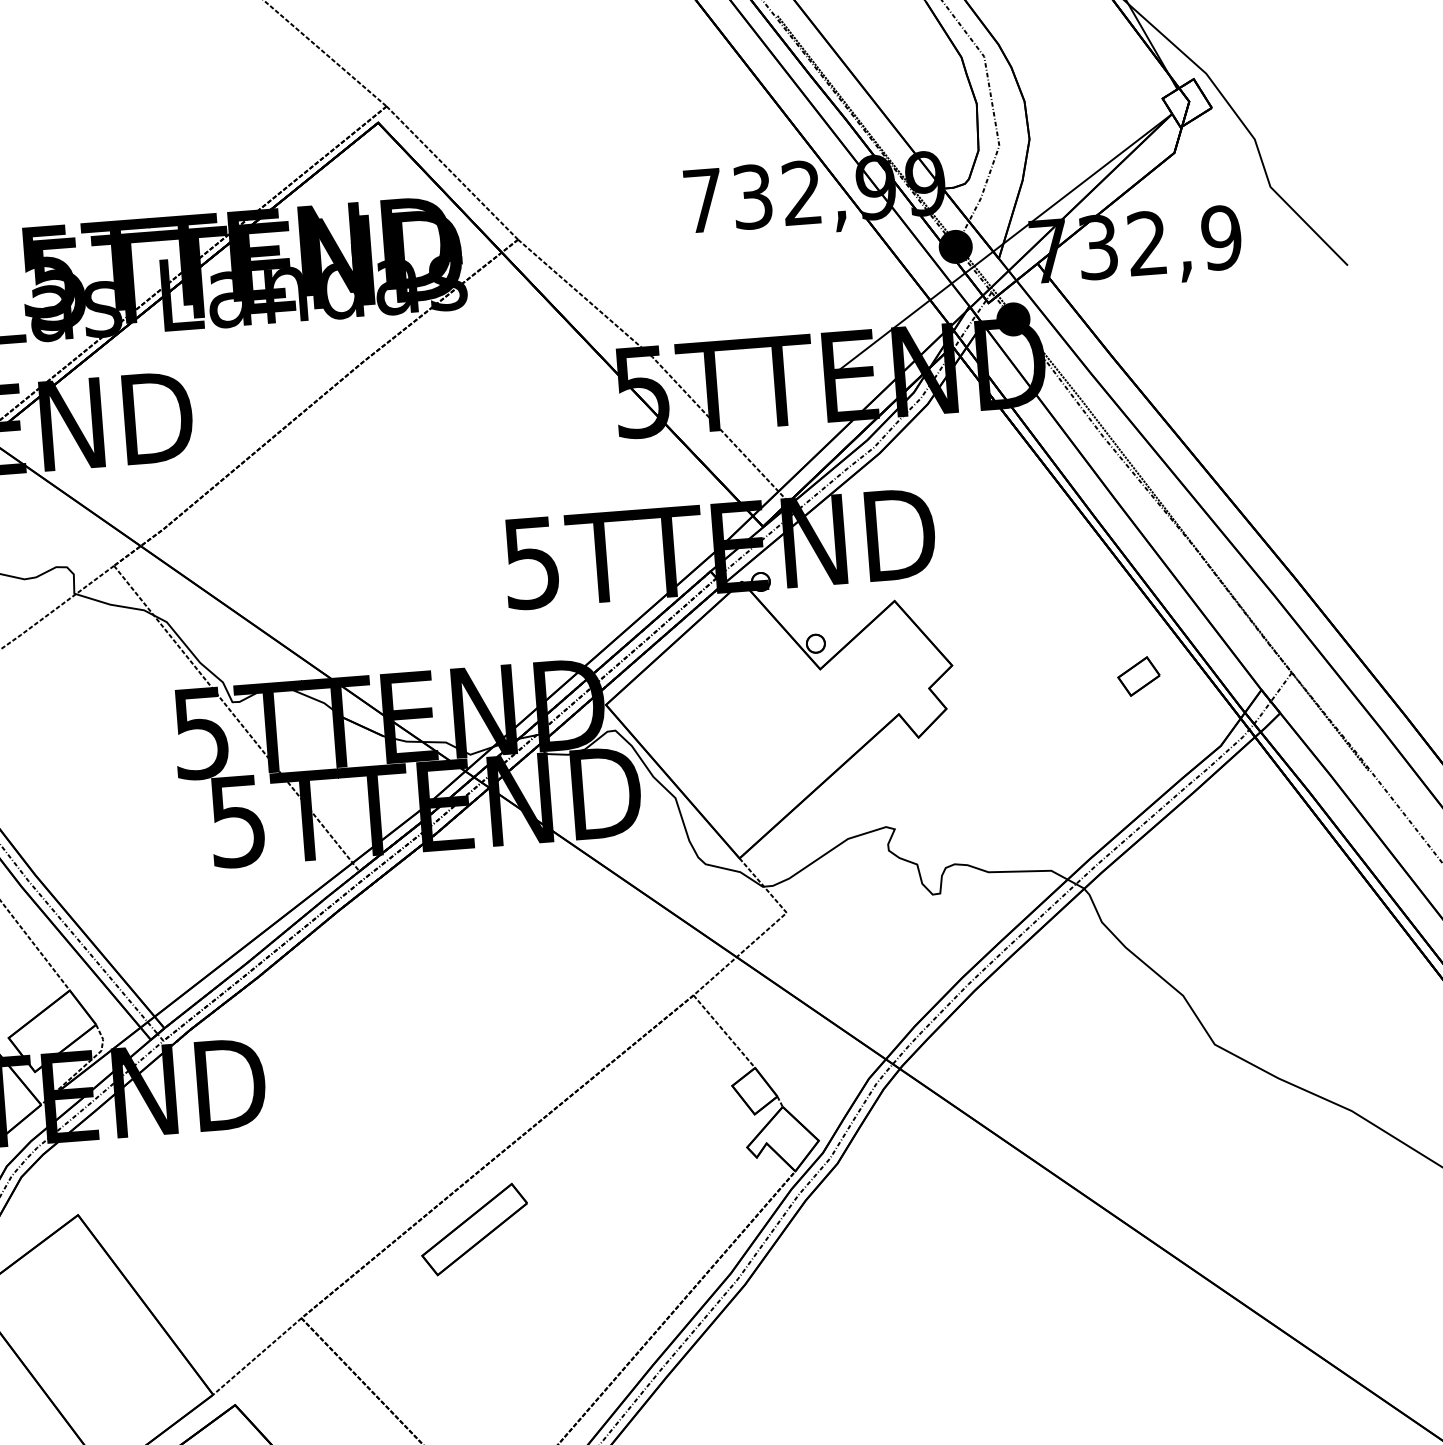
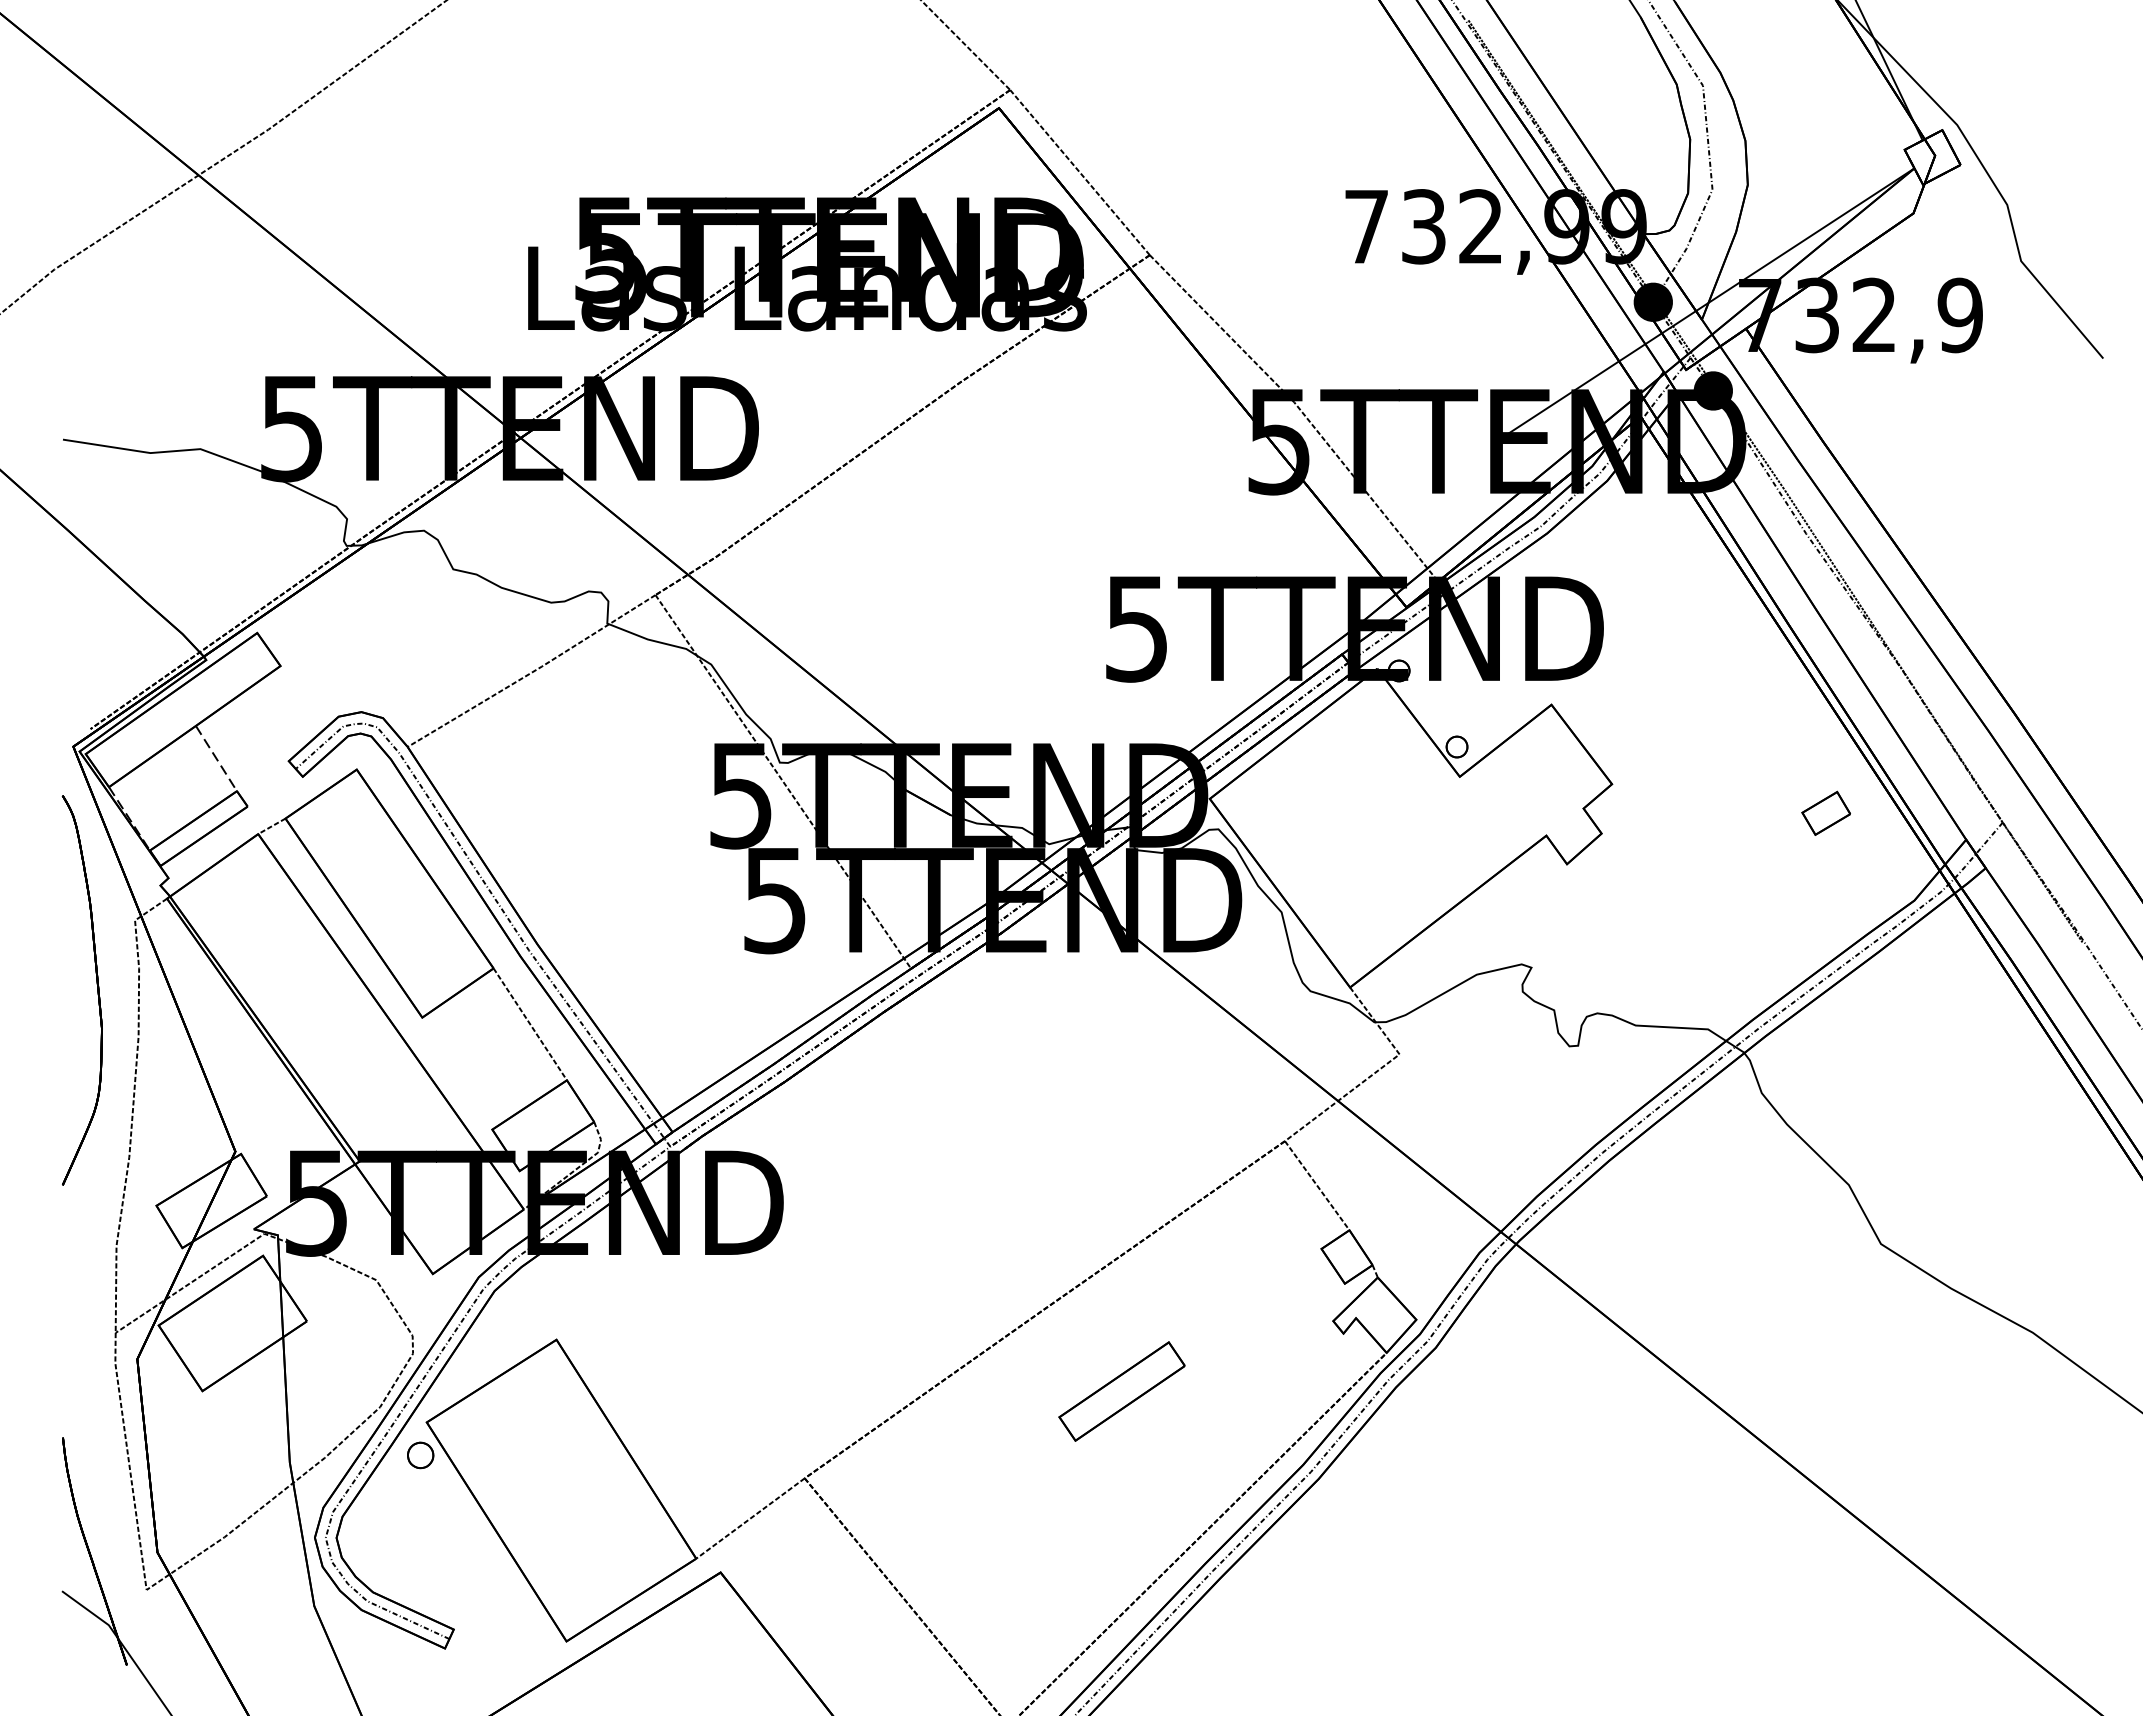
part: (474, 1229) -> (1121, 1391), moved

